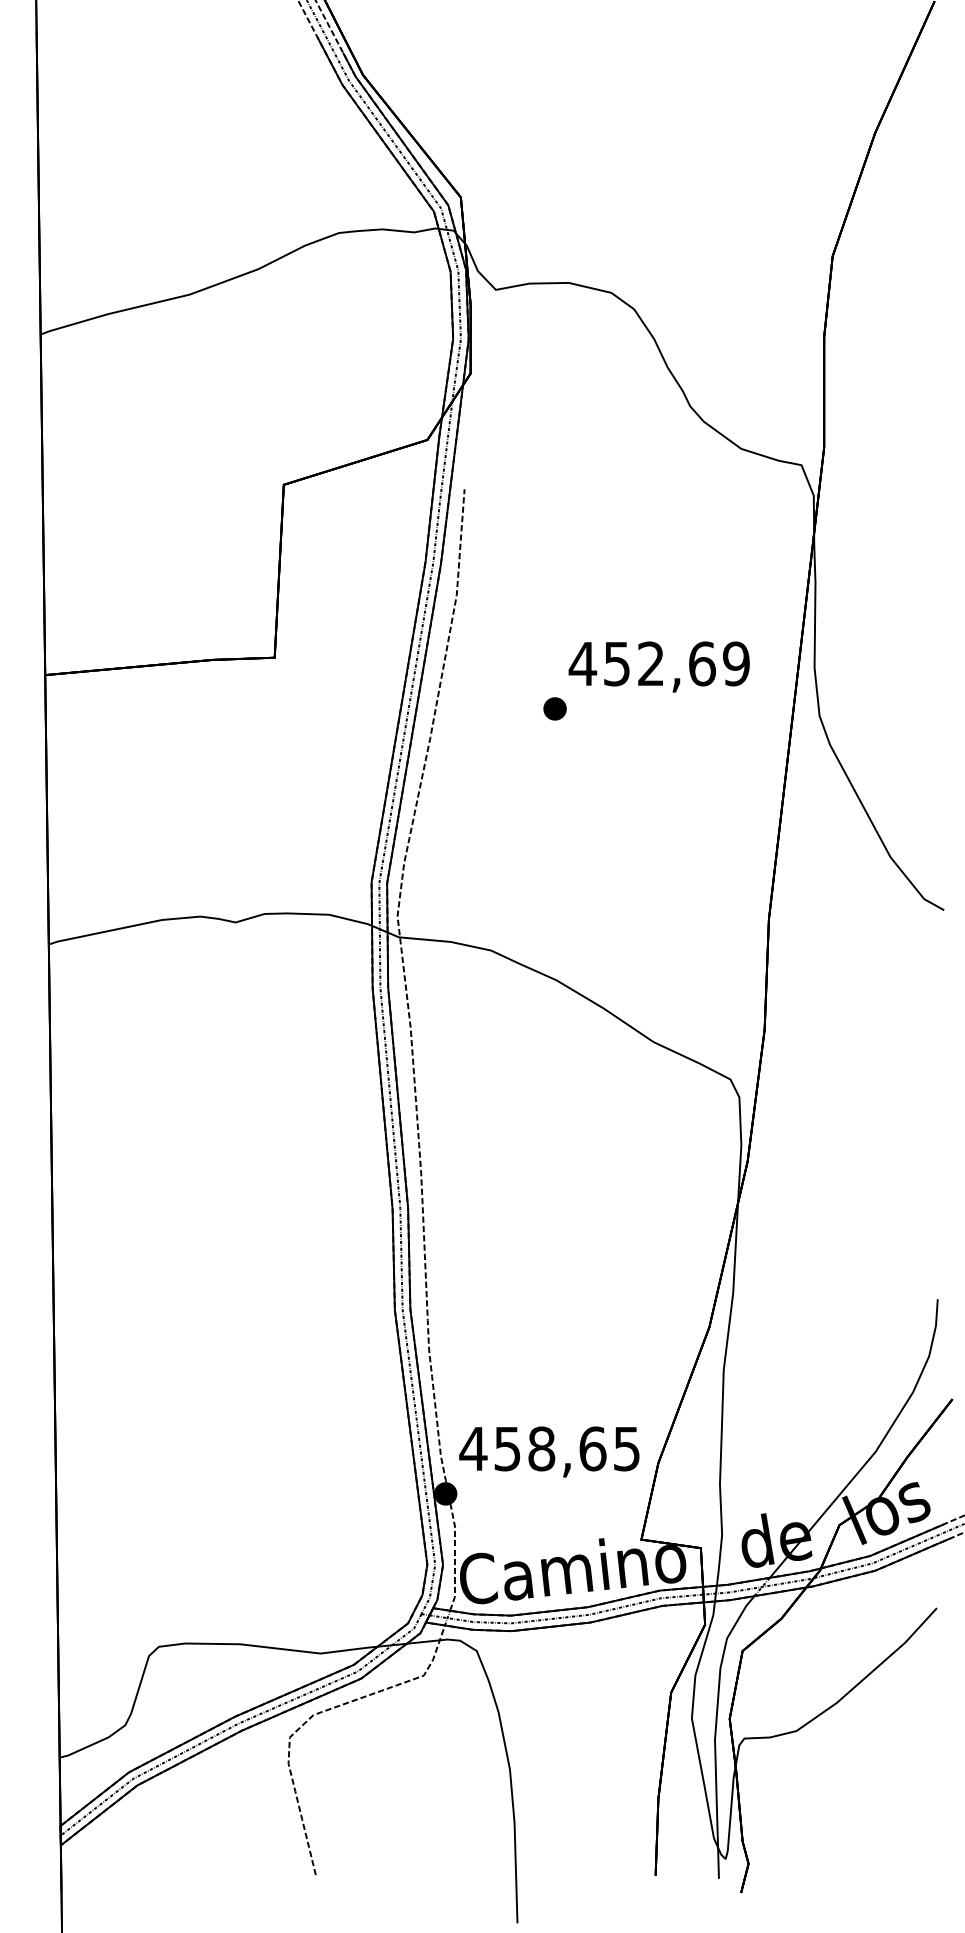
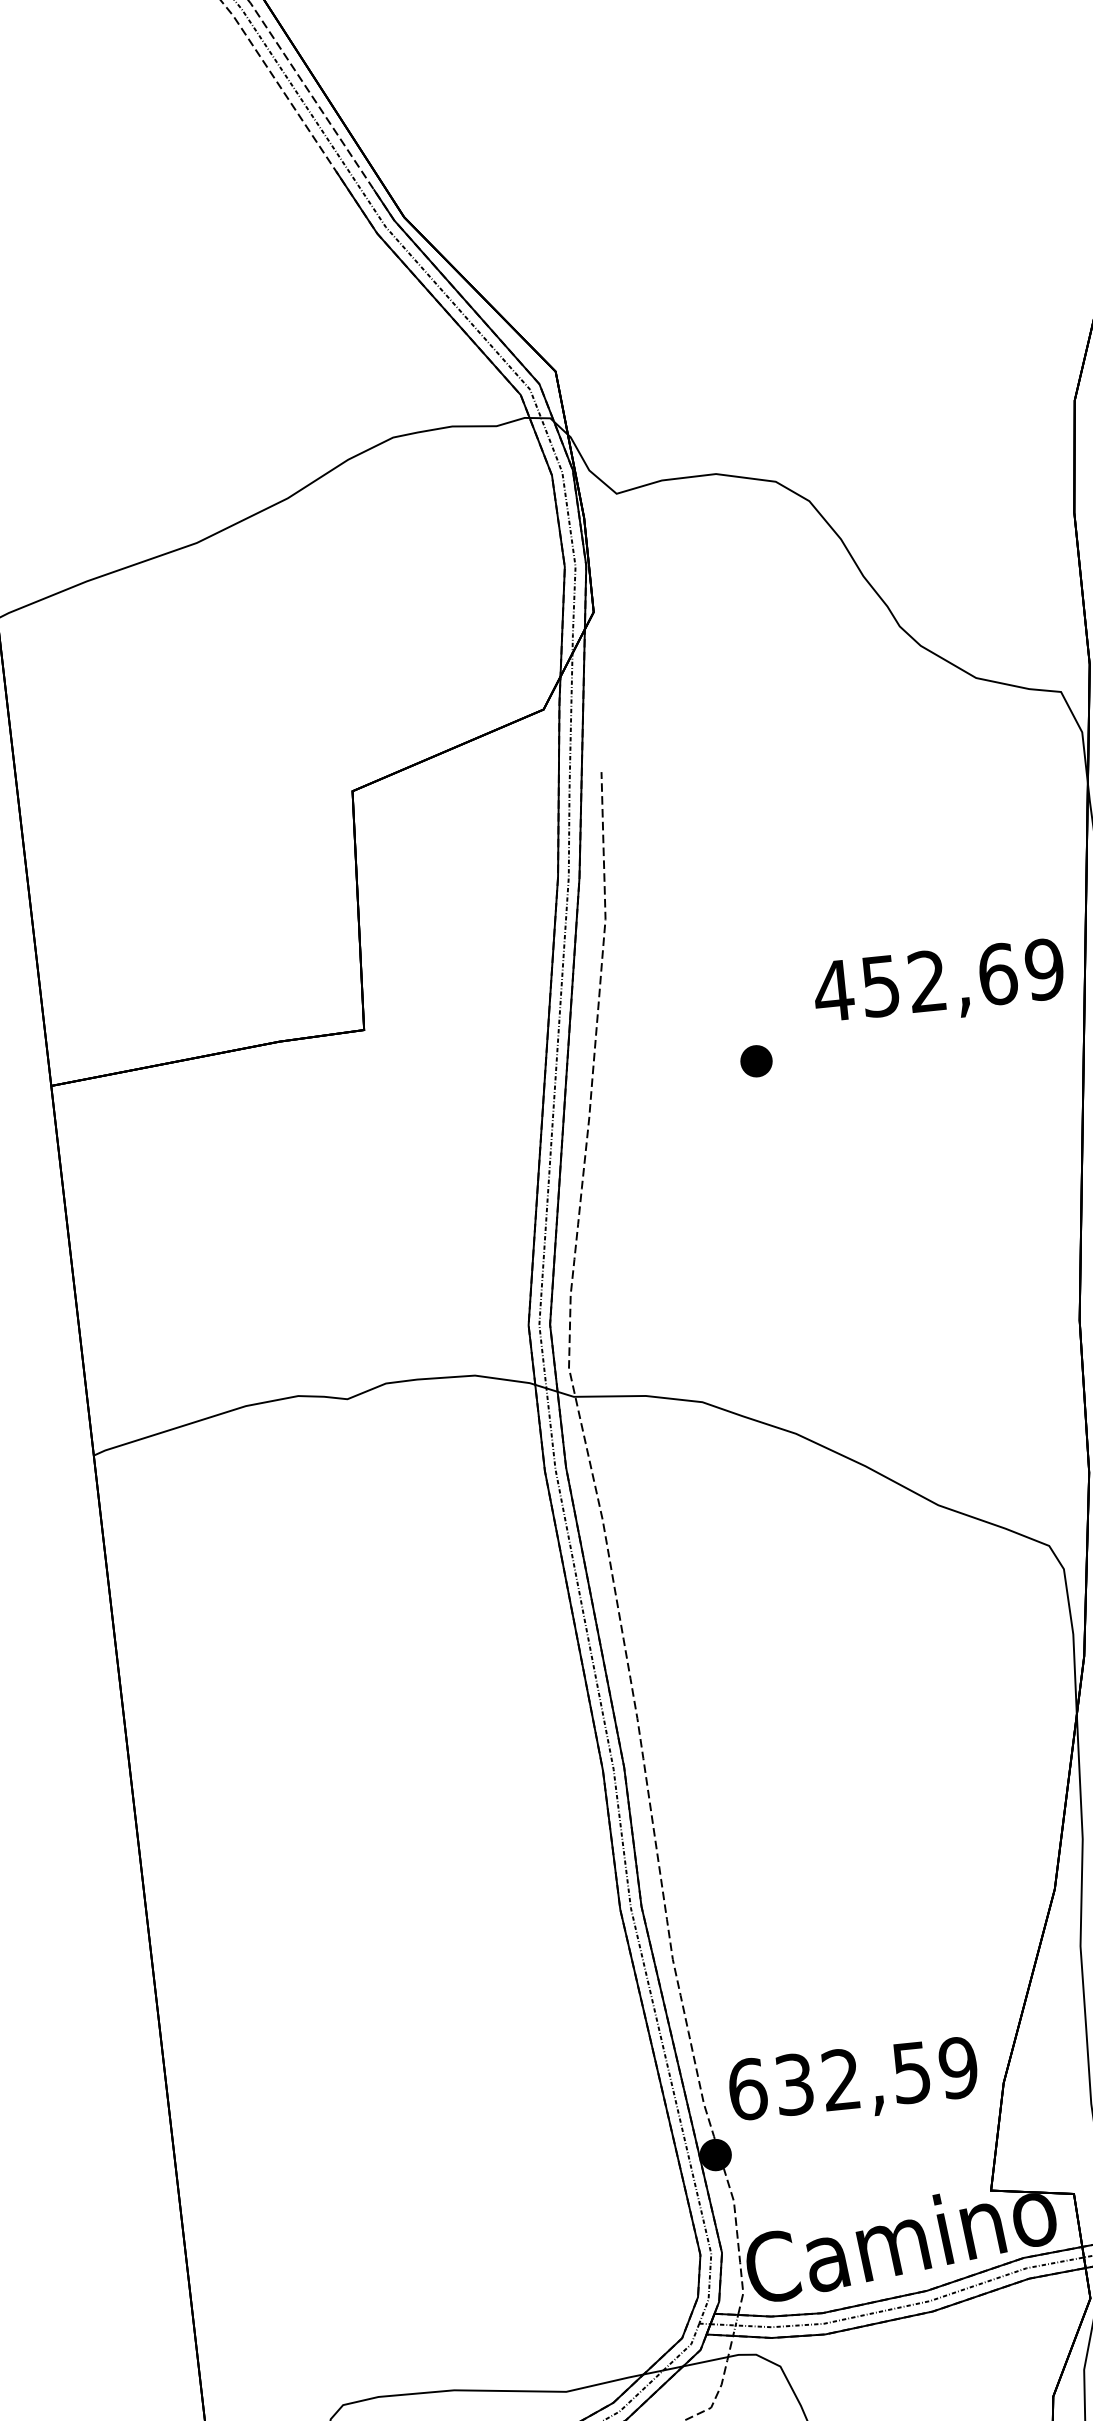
text: (658, 666) -> (938, 983), moved
text: (549, 1448) -> (852, 2078), 458,65 -> 632,59

